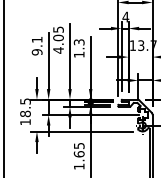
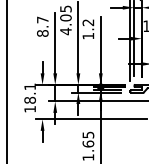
text: (79, 42) -> (88, 22), 1.3 -> 1.2
text: (37, 45) -> (43, 26), 9.1 -> 8.7
text: (25, 101) -> (30, 86), 18.5 -> 18.1

